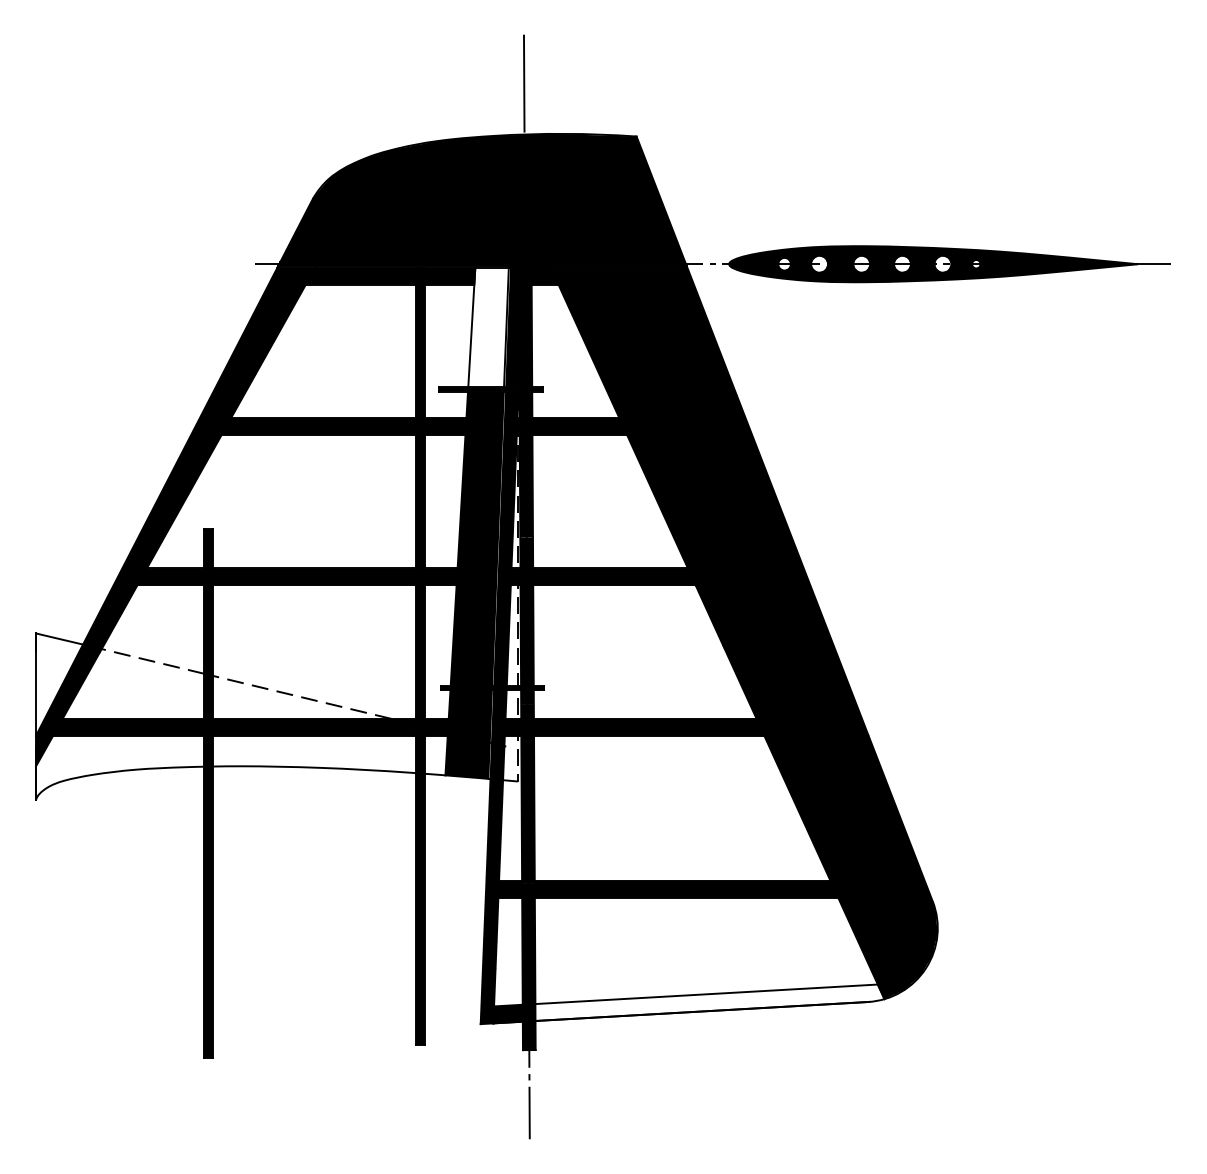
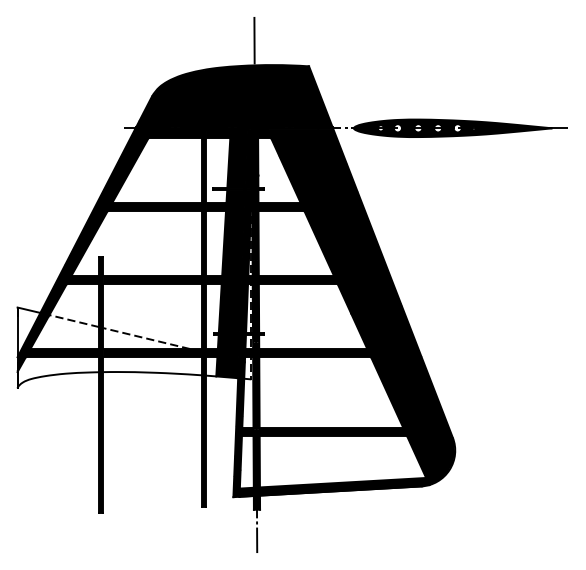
fill: (489, 326) -> (237, 158), added
fill: (709, 1002) -> (344, 486), added

